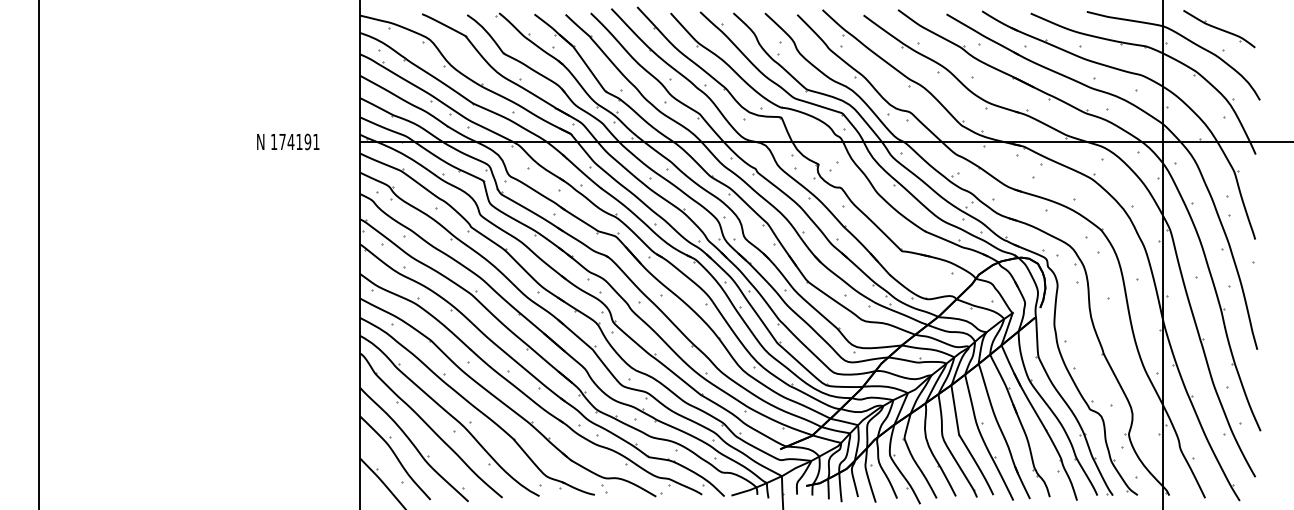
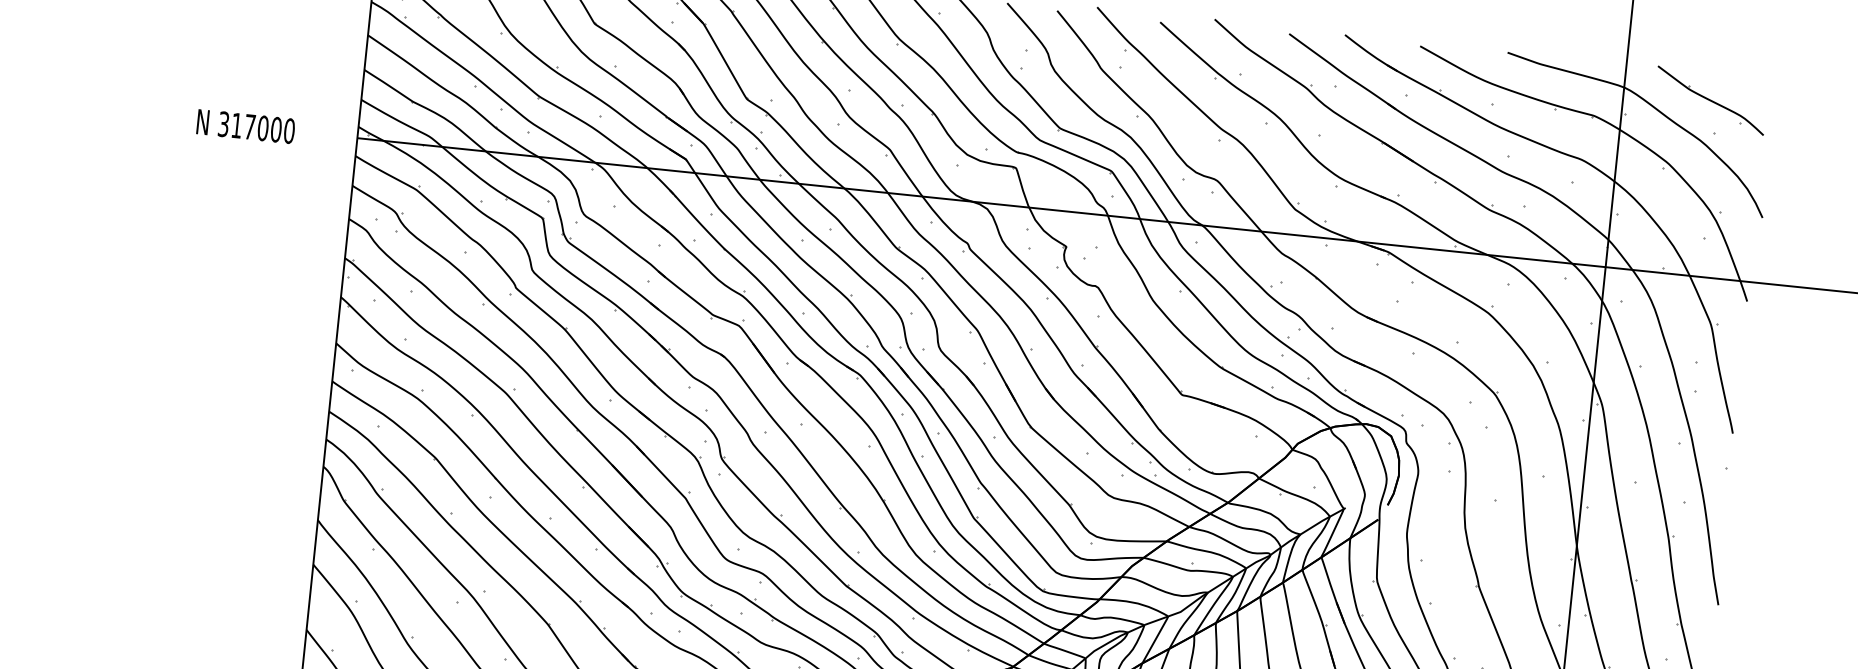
text: (295, 141) -> (257, 127), 174191 -> 317000

